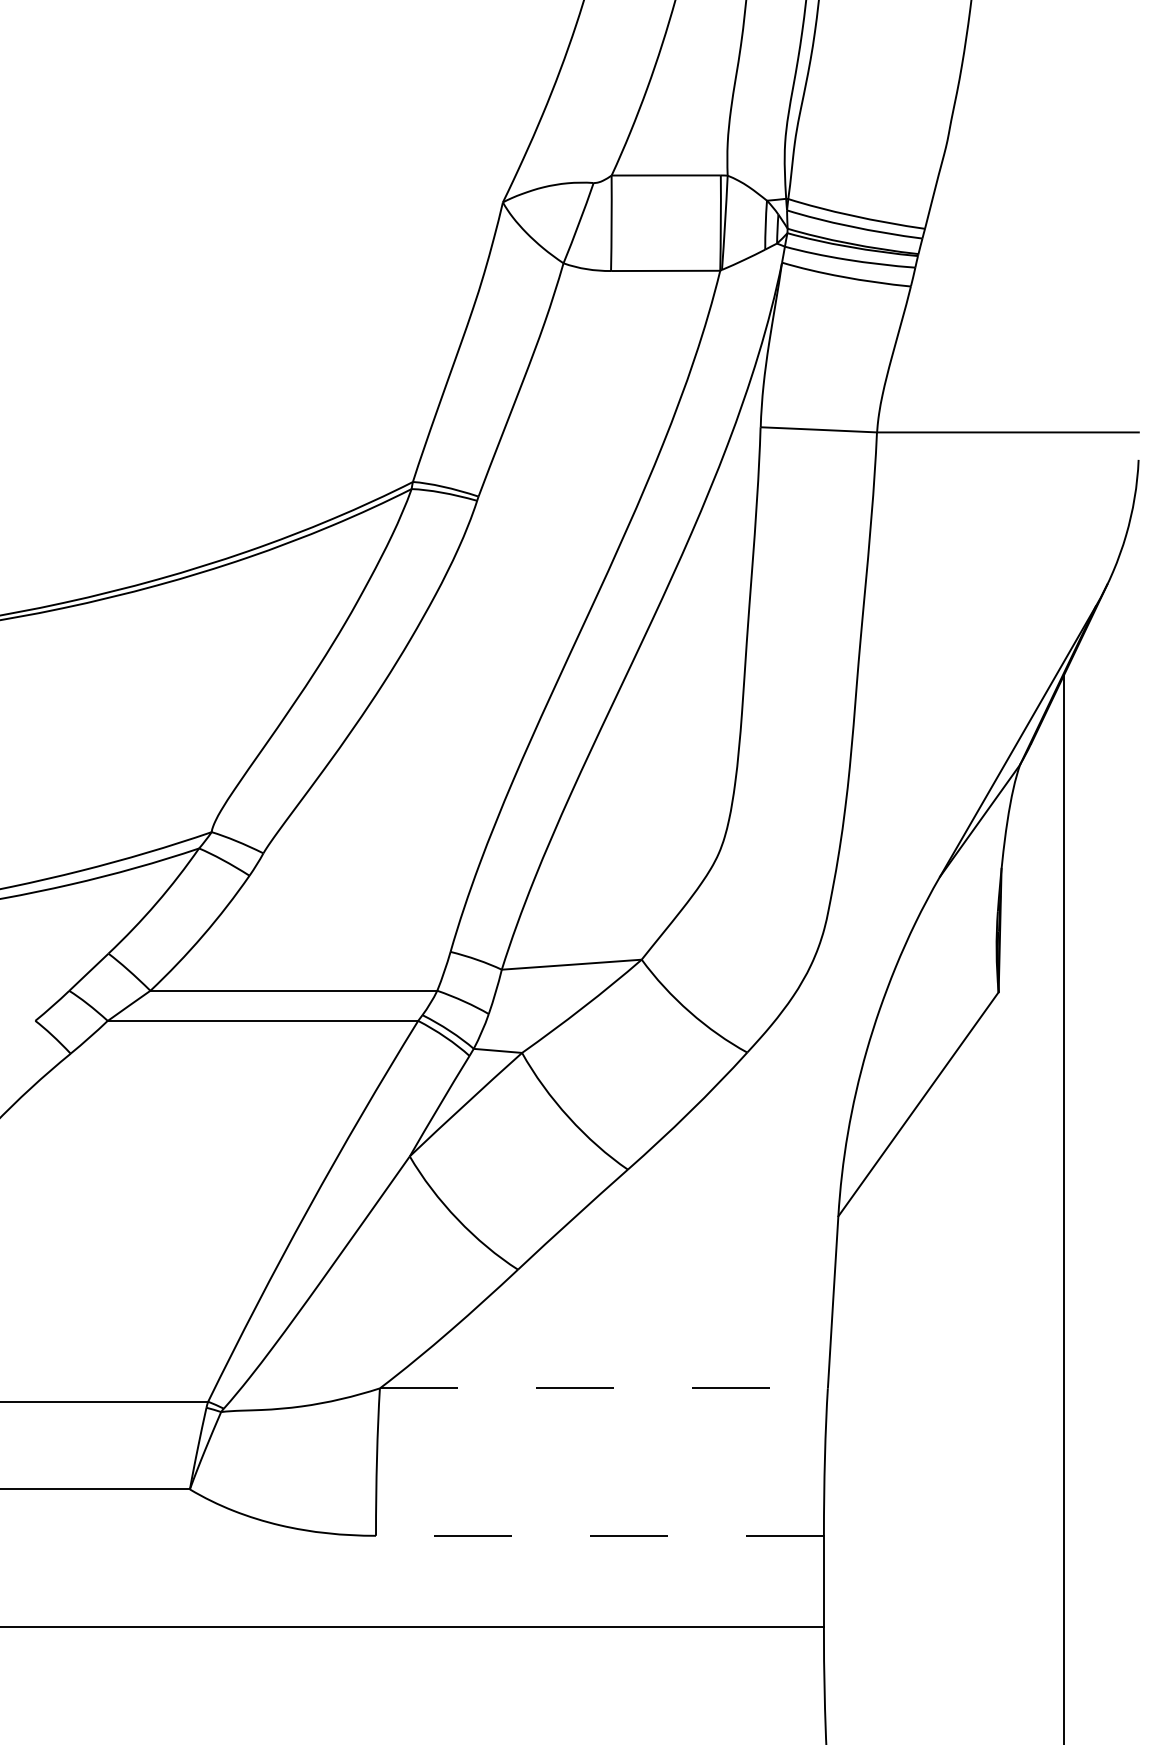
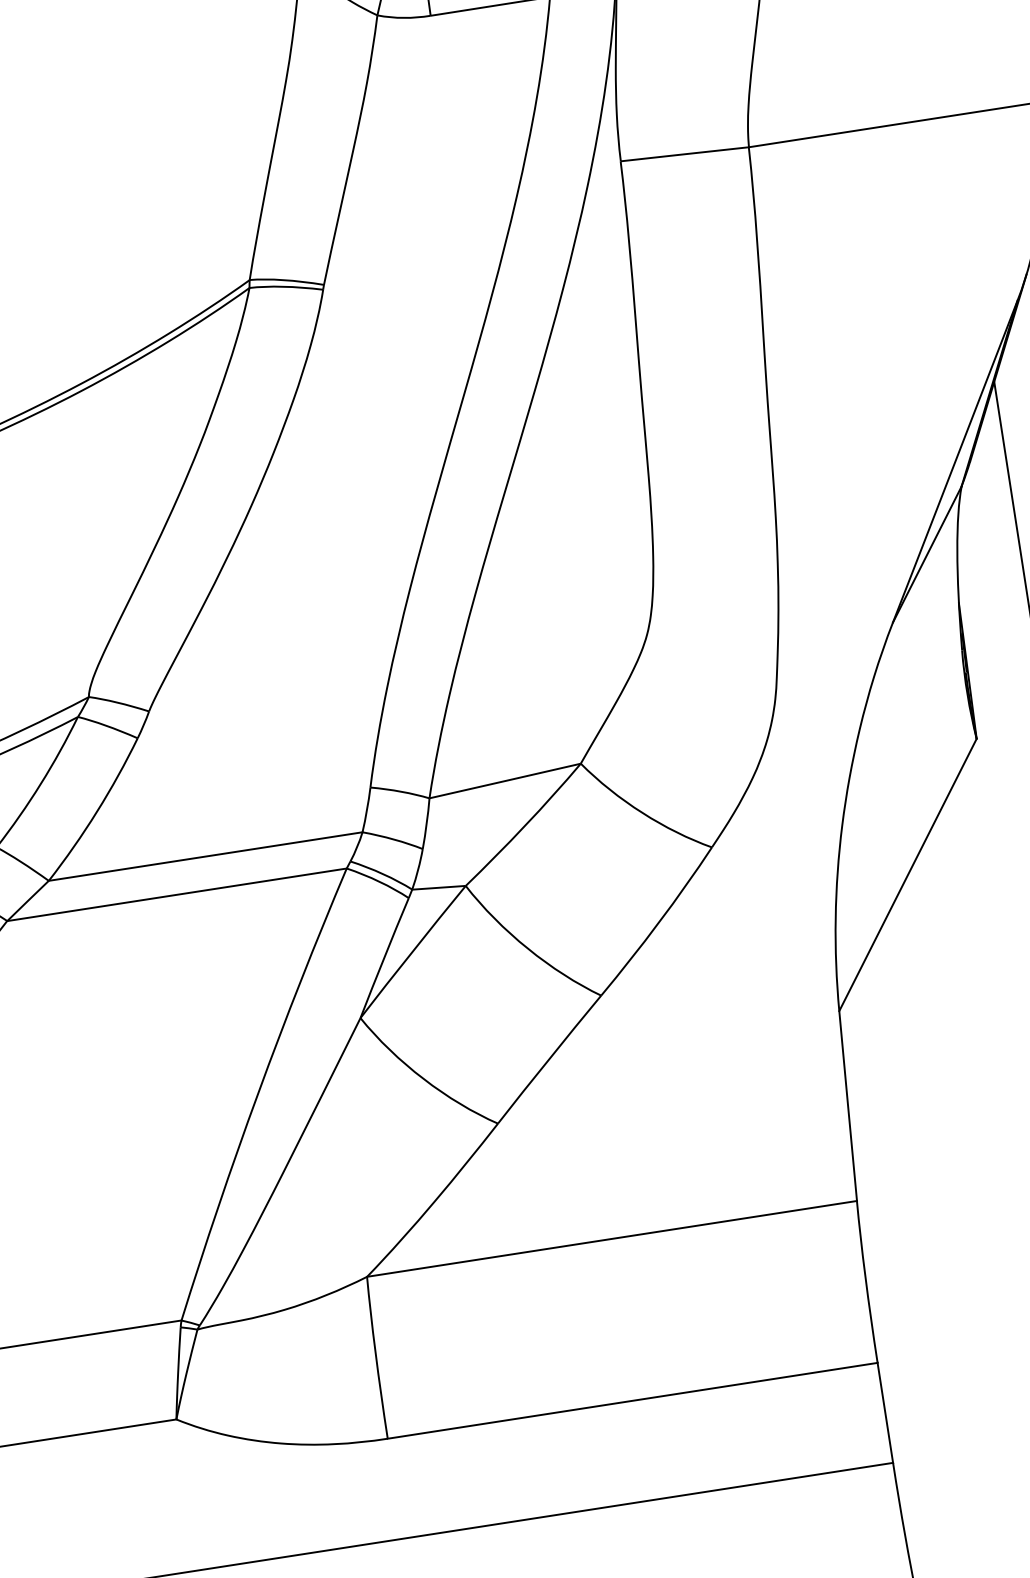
line: (603, 1388) -> (611, 1239), dashed -> solid
line: (599, 1535) -> (632, 1400), dashed -> solid

